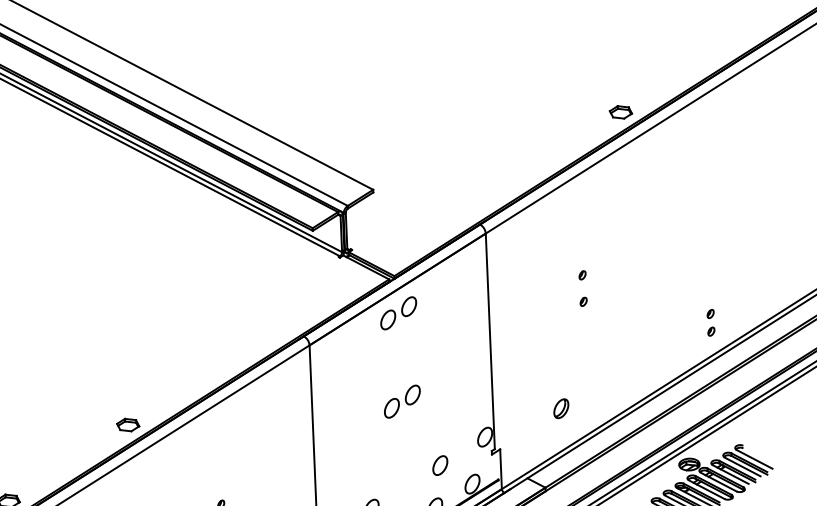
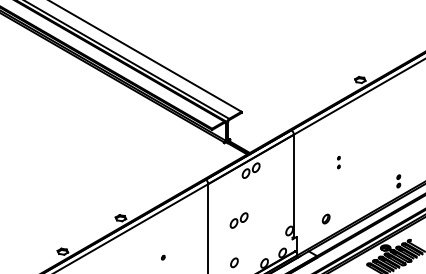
part: (582, 288) -> (338, 162), size x0.7
part: (401, 401) -> (238, 220), moved
part: (439, 465) -> (267, 243), removed

